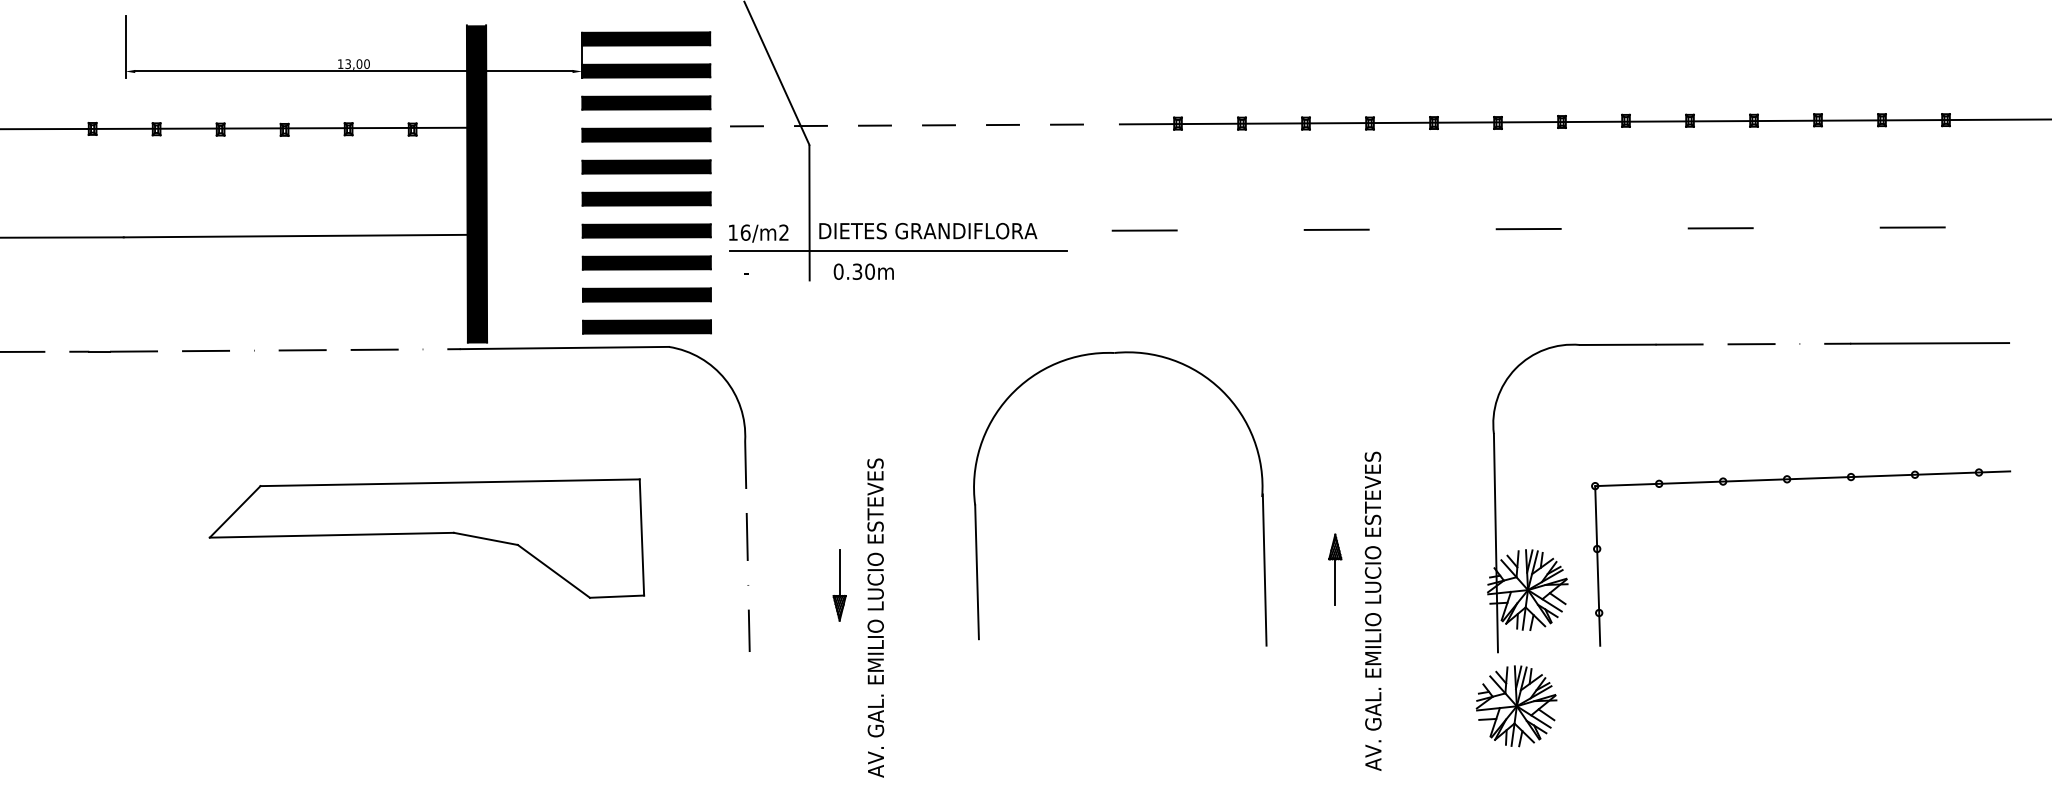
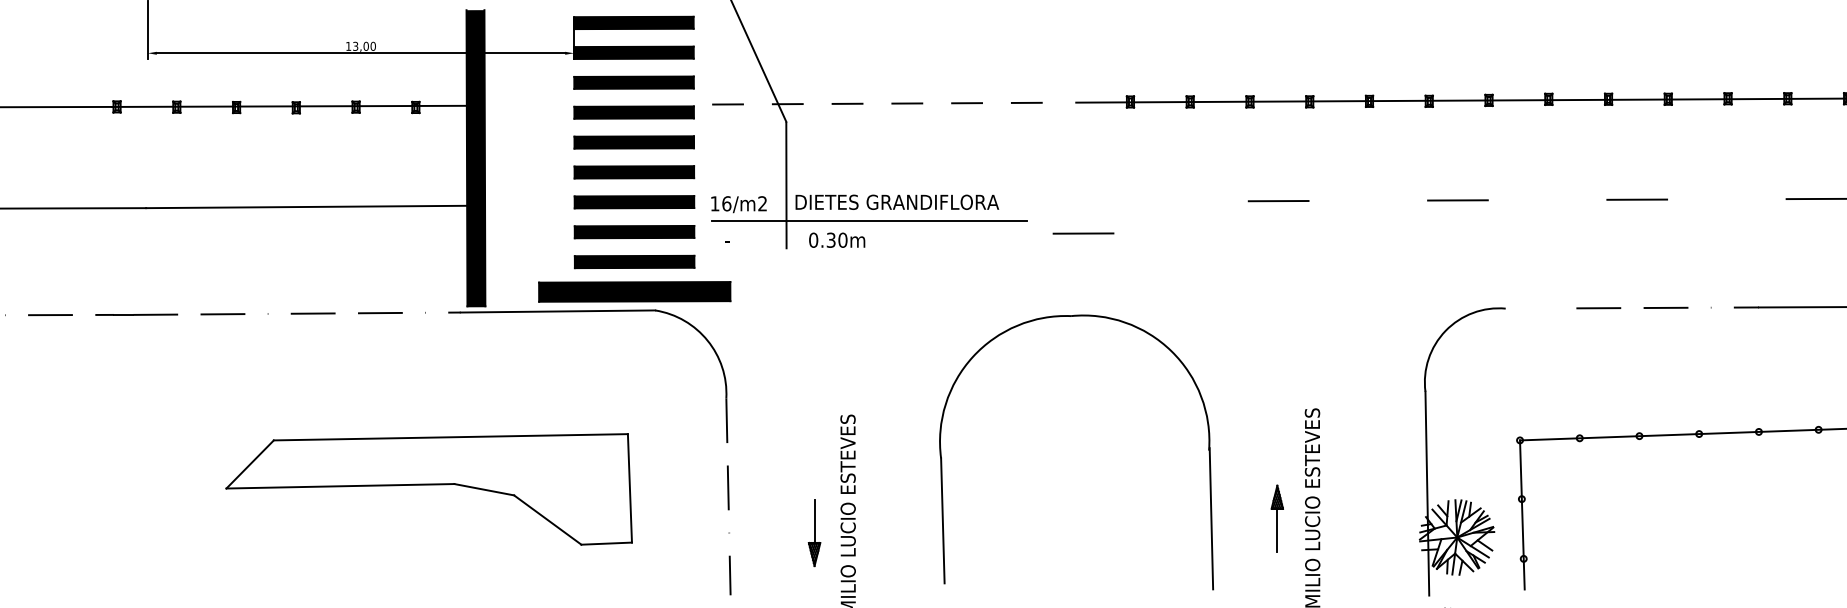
line: (1144, 230) -> (1083, 233), moved
part: (646, 326) -> (634, 291), size x1.6
line: (1617, 344) -> (1540, 308), removed

